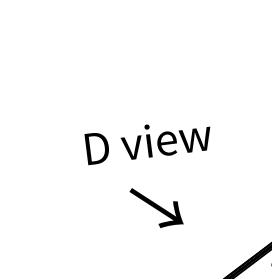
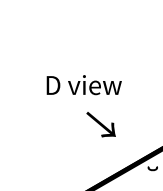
text: (155, 206) -> (100, 124), moved

